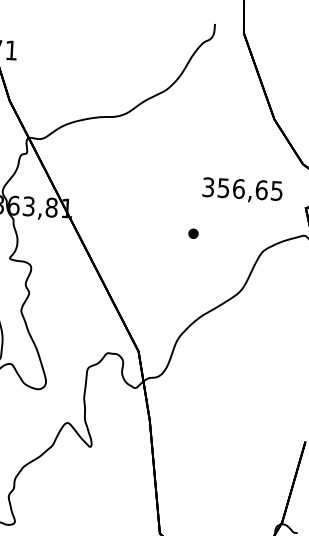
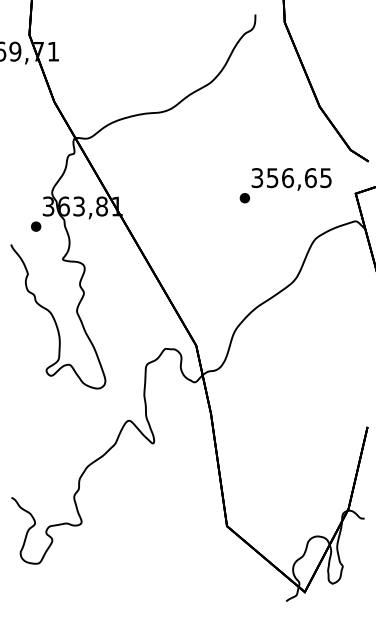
part: (193, 234) -> (244, 198), moved

